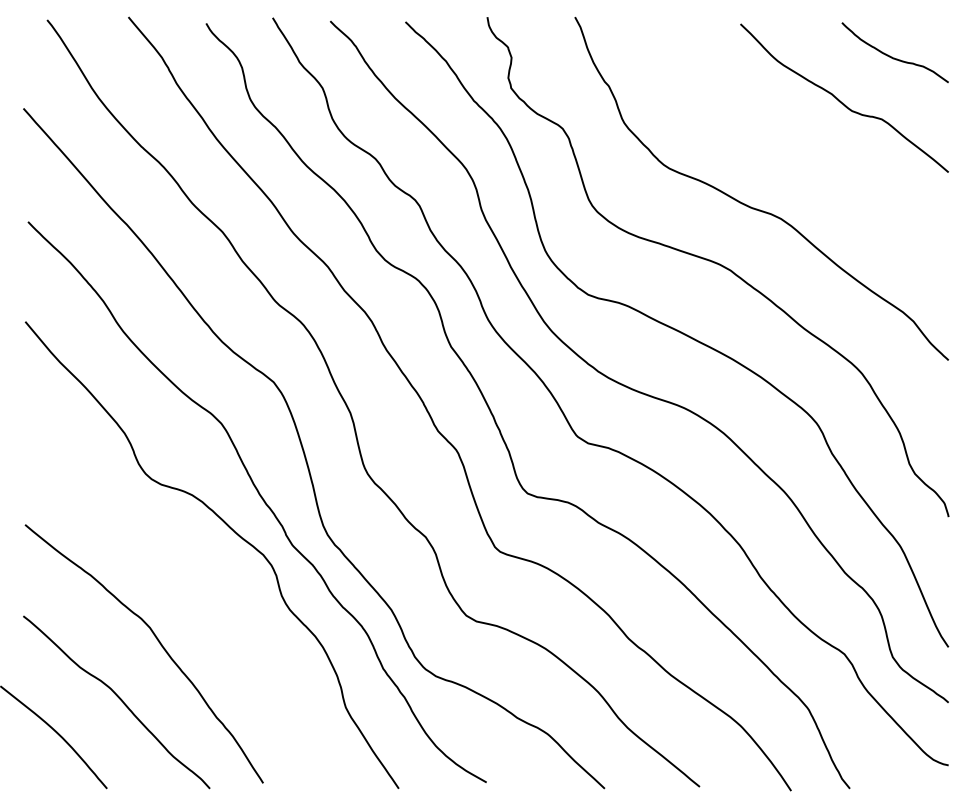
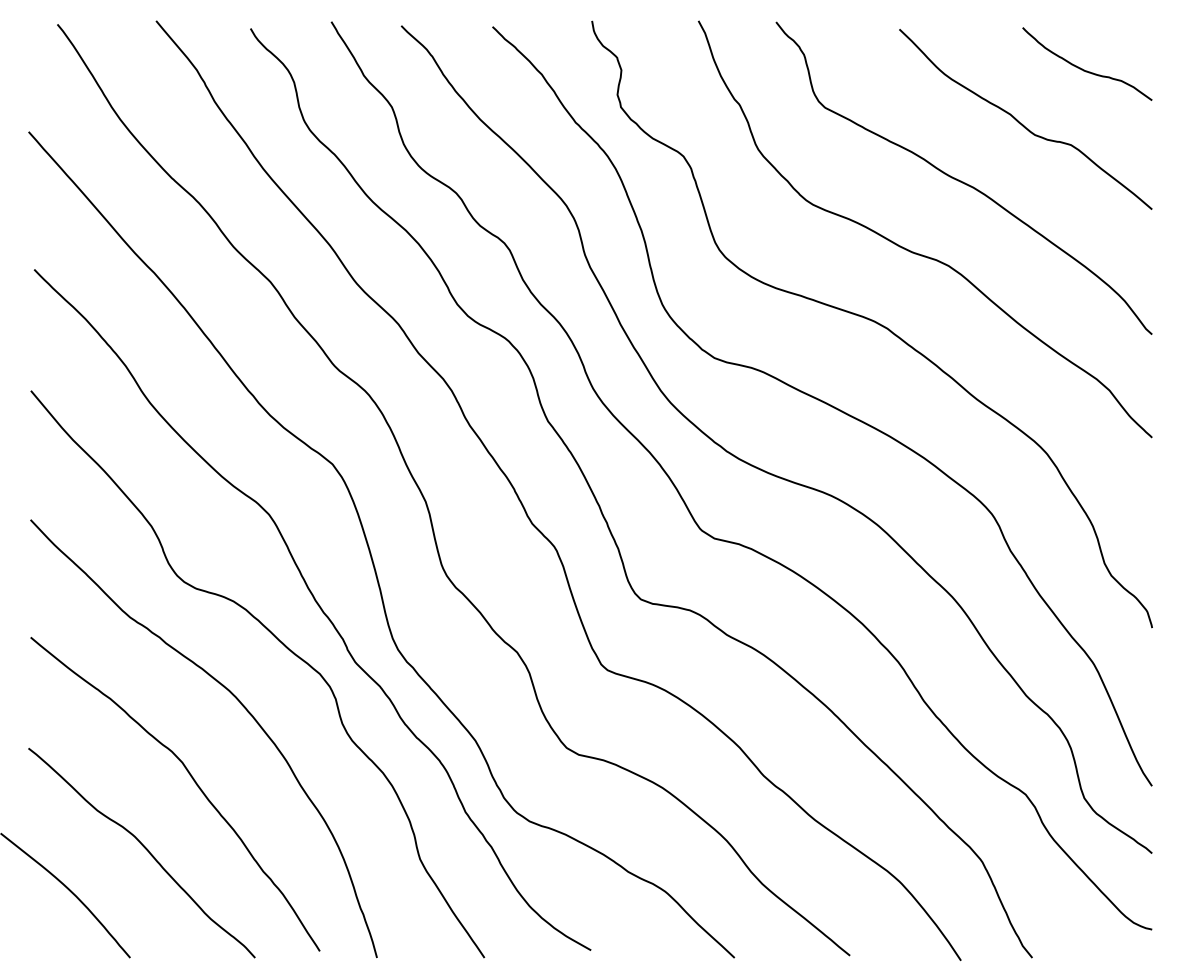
curve: (791, 148) -> (961, 180), added
curve: (196, 578) -> (238, 702), added

